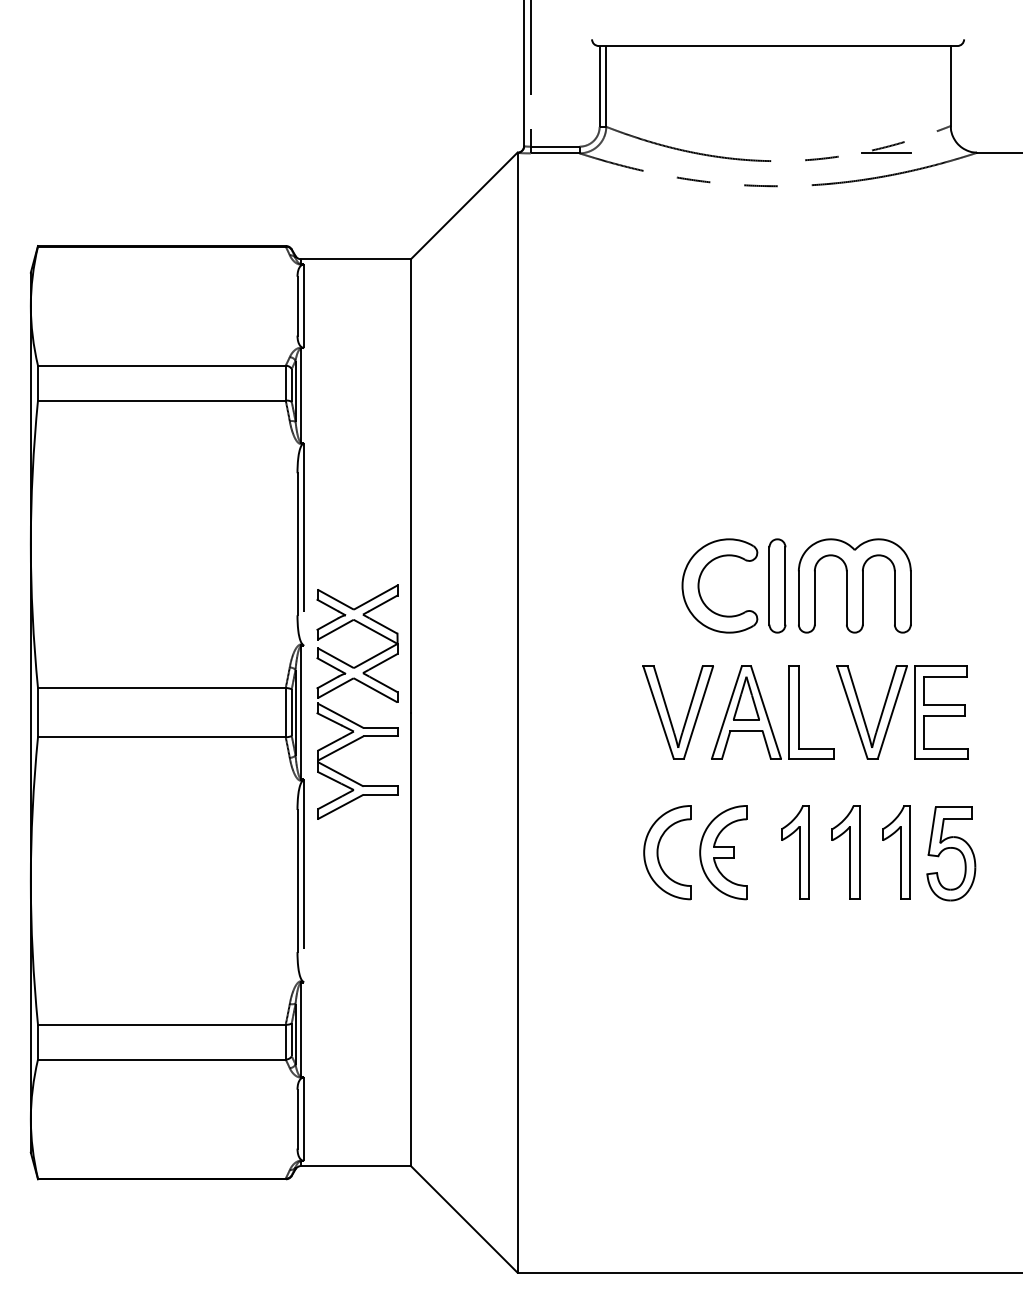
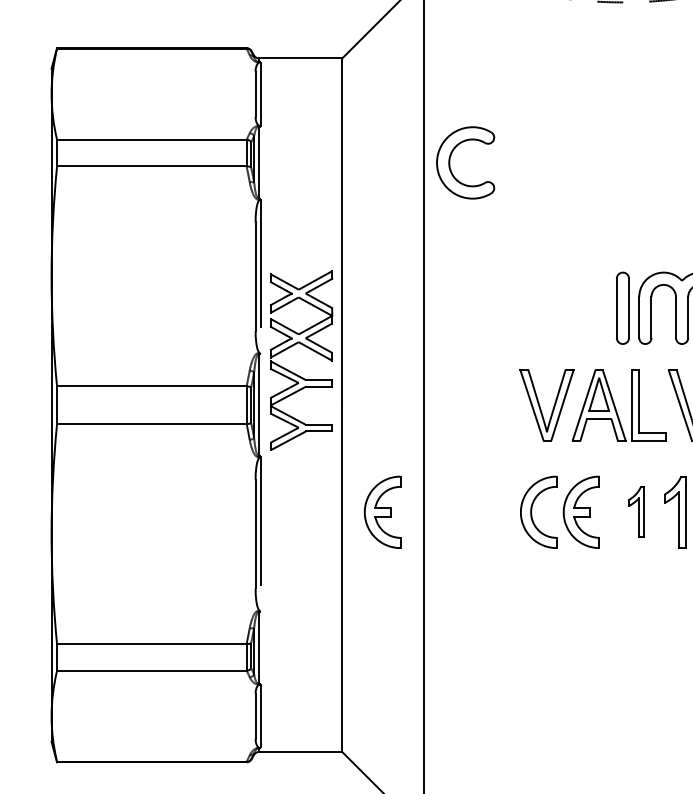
part: (700, 579) -> (450, 157), moved
part: (364, 685) -> (306, 347), moved
part: (463, 852) -> (382, 512), added
part: (795, 852) -> (636, 512), size x0.7

